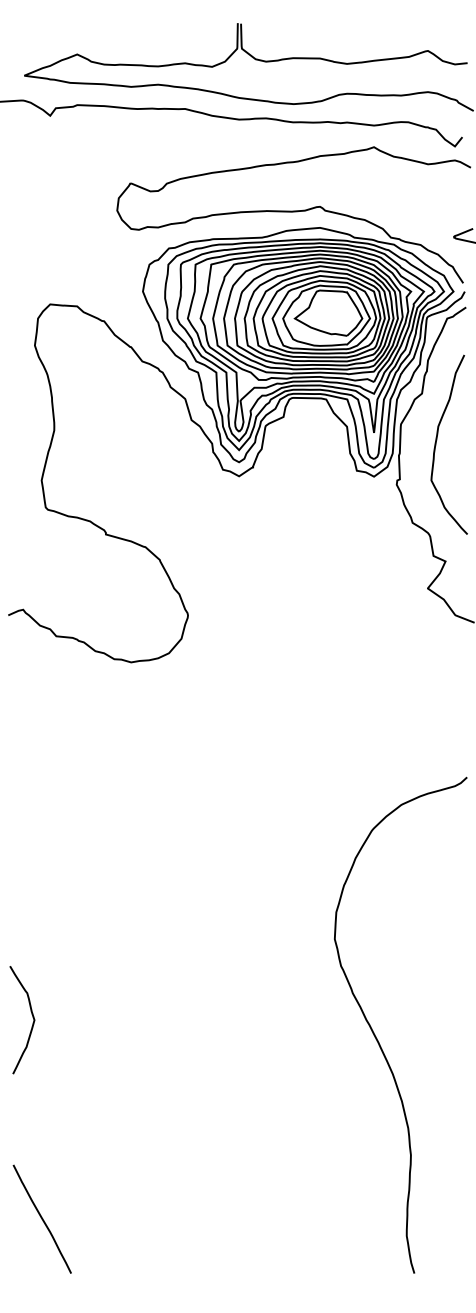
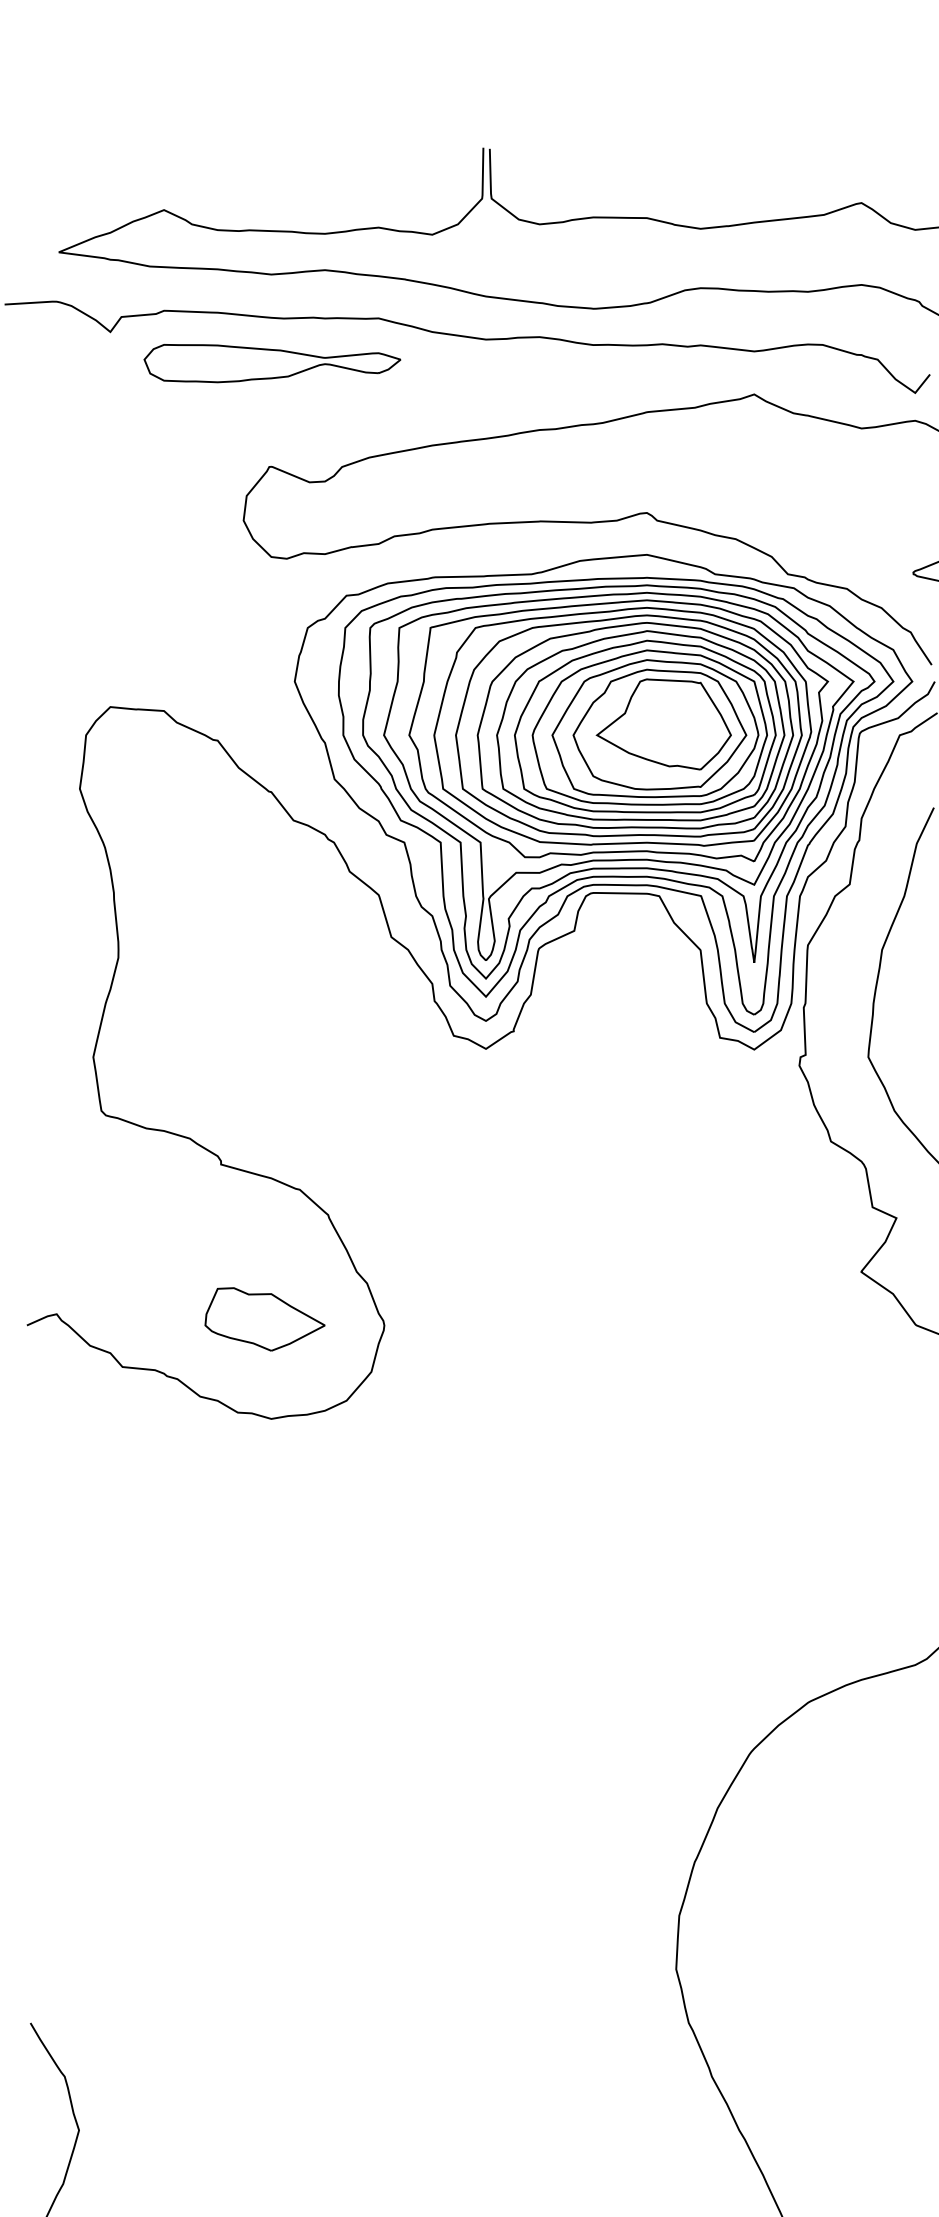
part: (131, 131) -> (271, 363), added
part: (127, 611) -> (264, 1317), added

